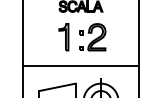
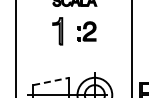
part: (92, 37) -> (86, 31), size x0.7
line: (80, 65) -> (74, 59), removed
line: (57, 87) -> (51, 81), solid -> dashed

